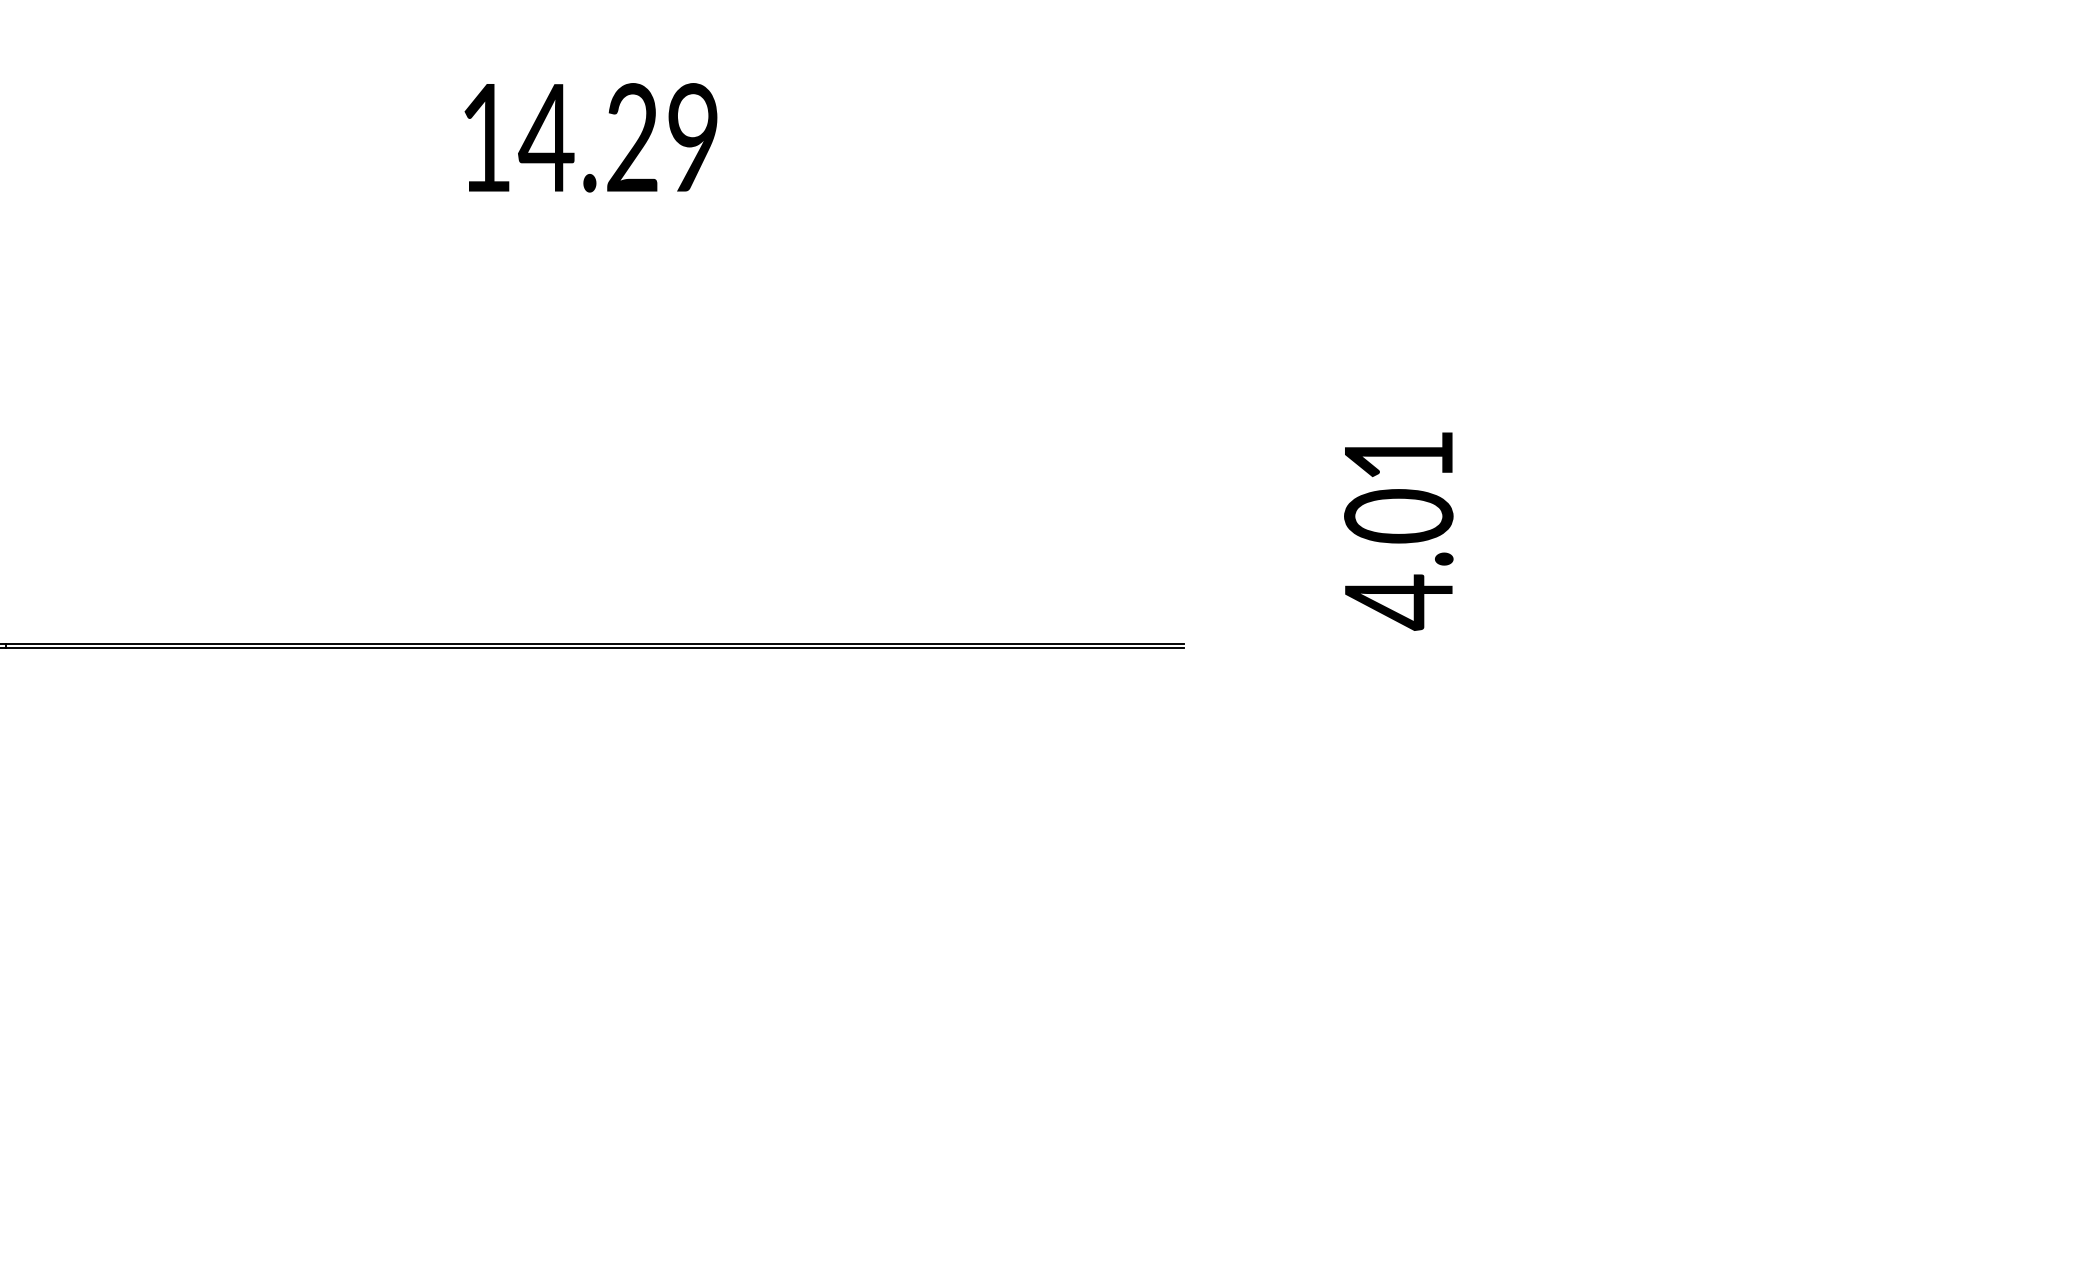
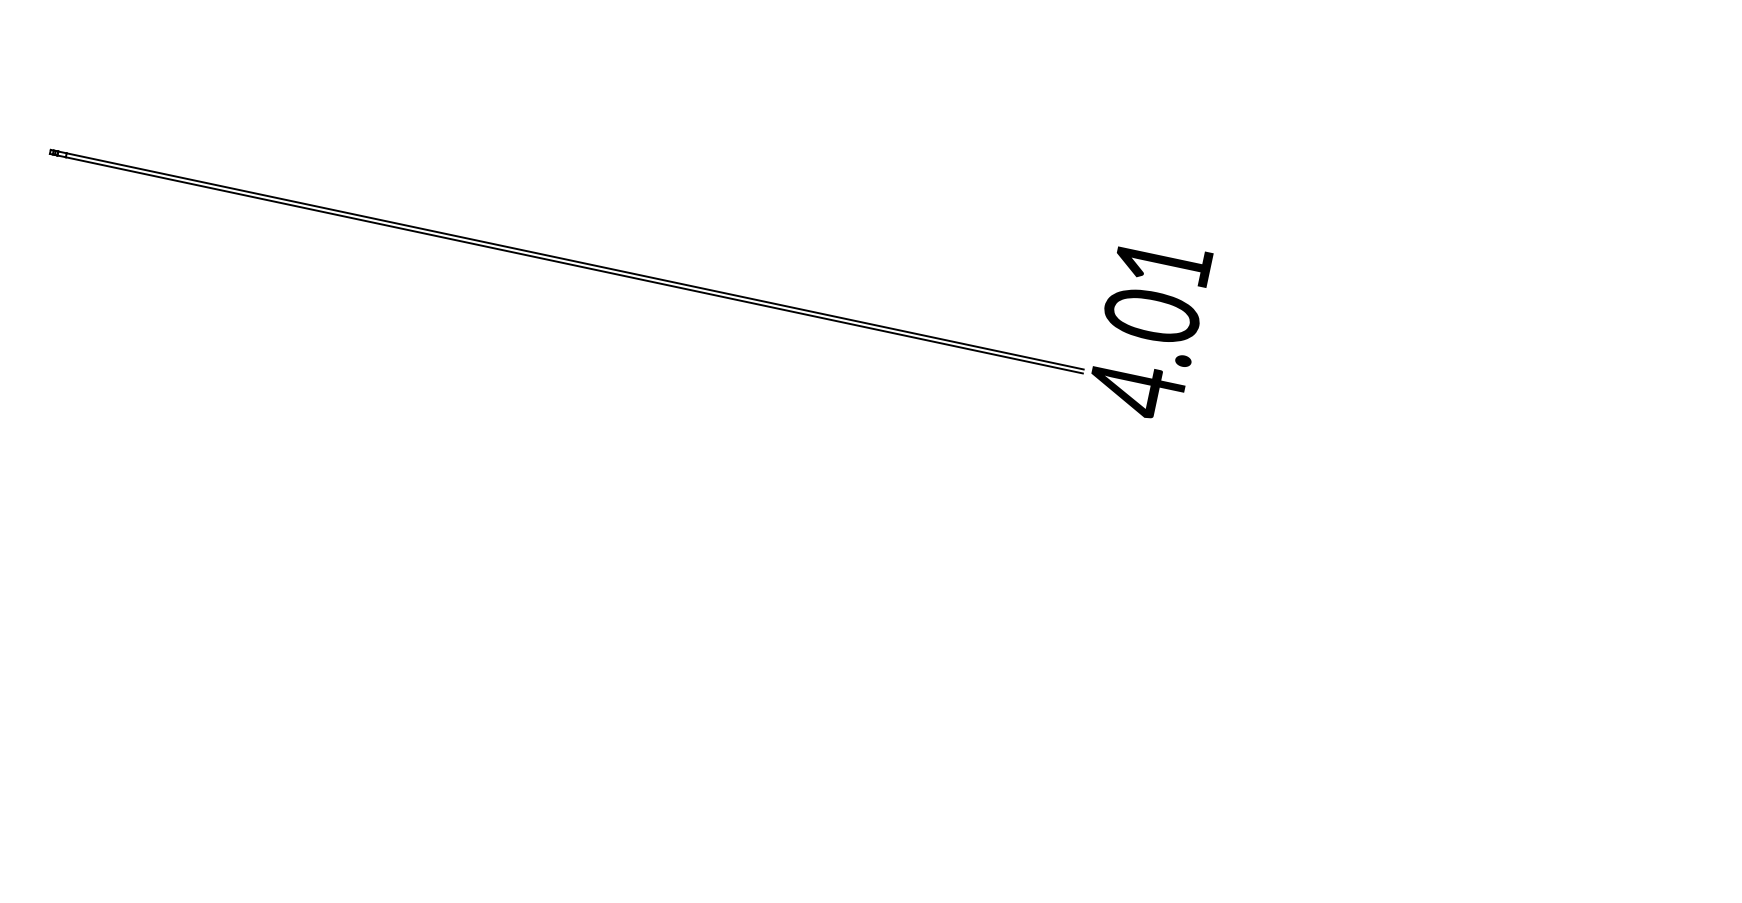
text: (1398, 531) -> (1148, 328), moved

